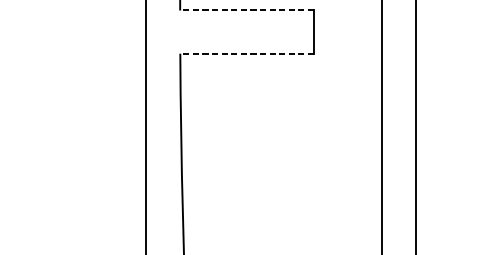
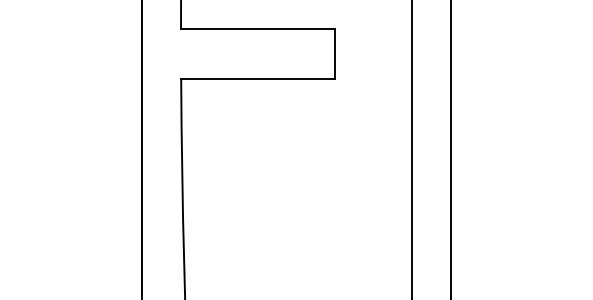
line: (246, 10) -> (257, 29), dashed -> solid
line: (246, 53) -> (257, 78), dashed -> solid

